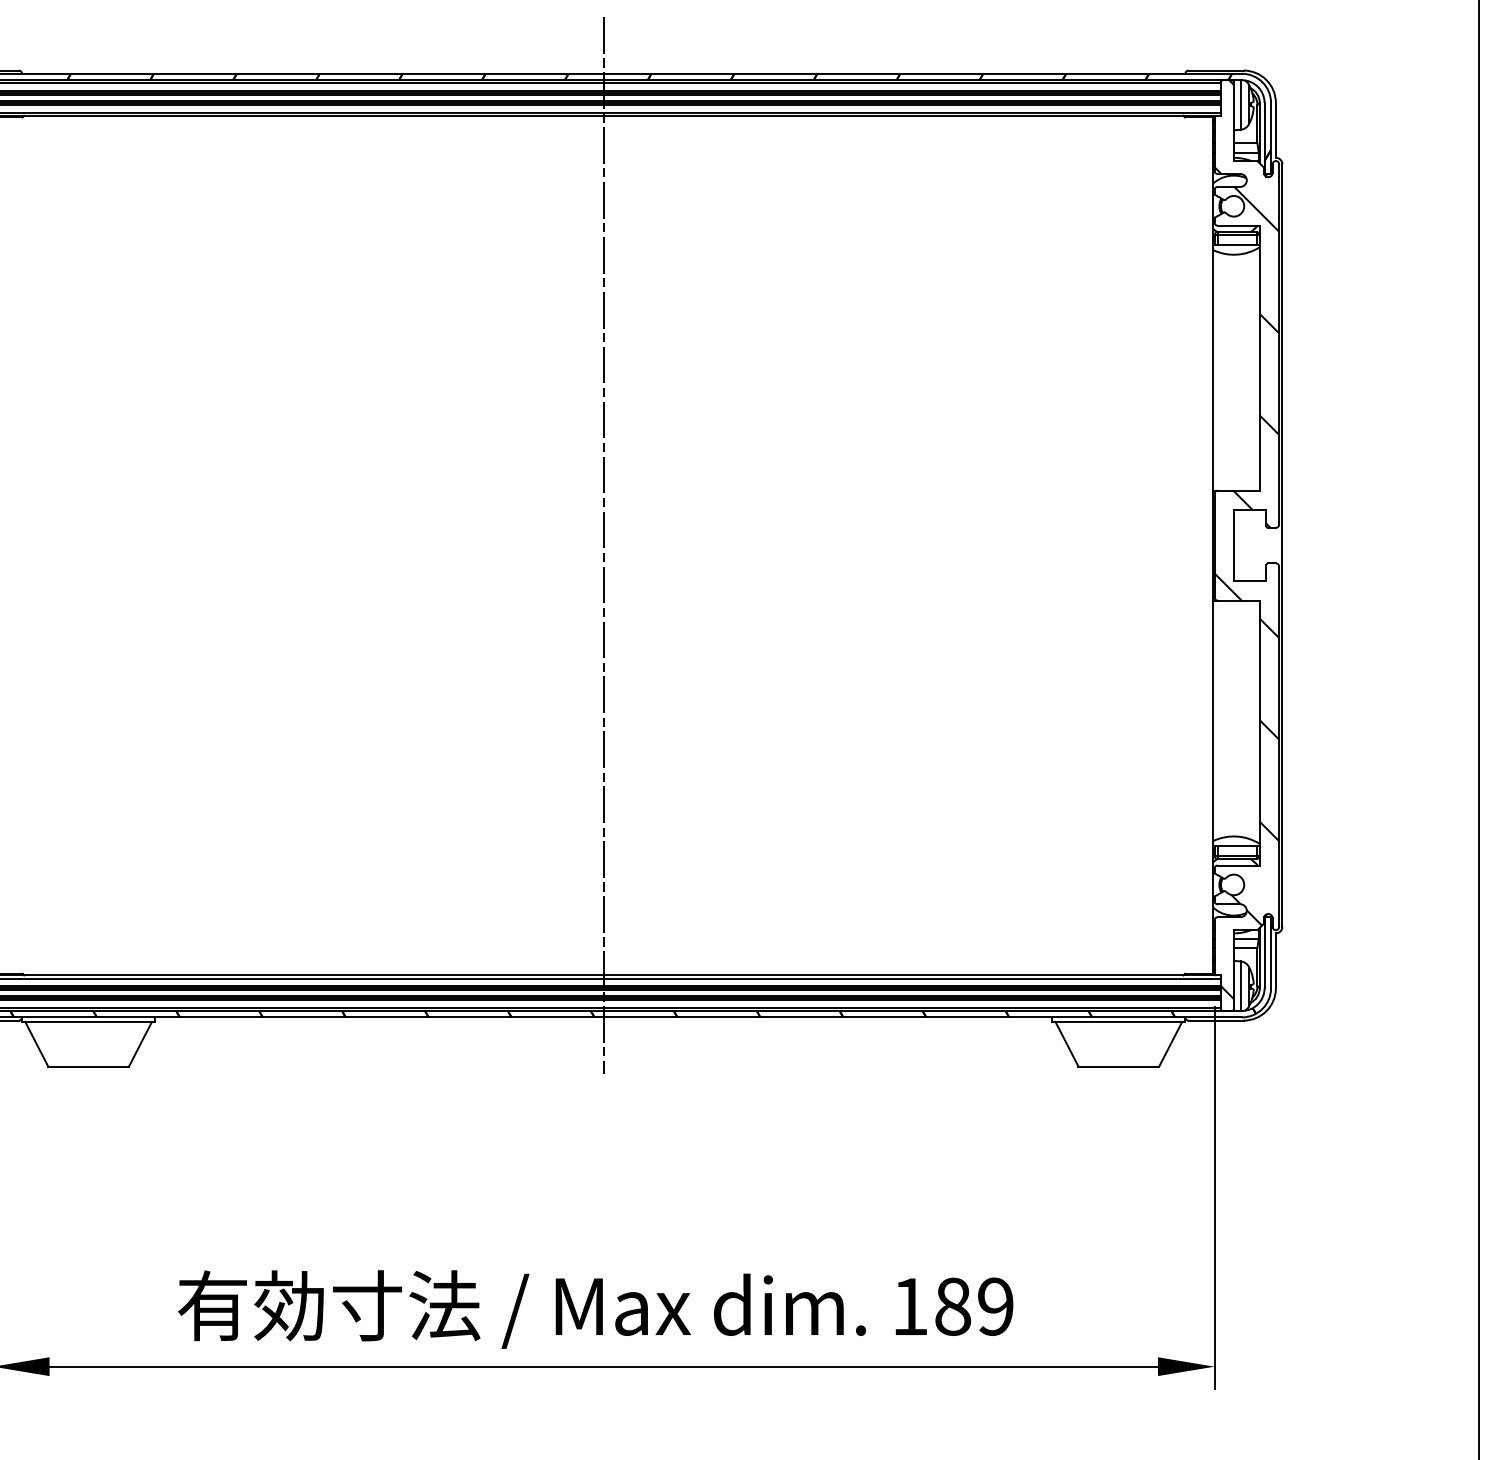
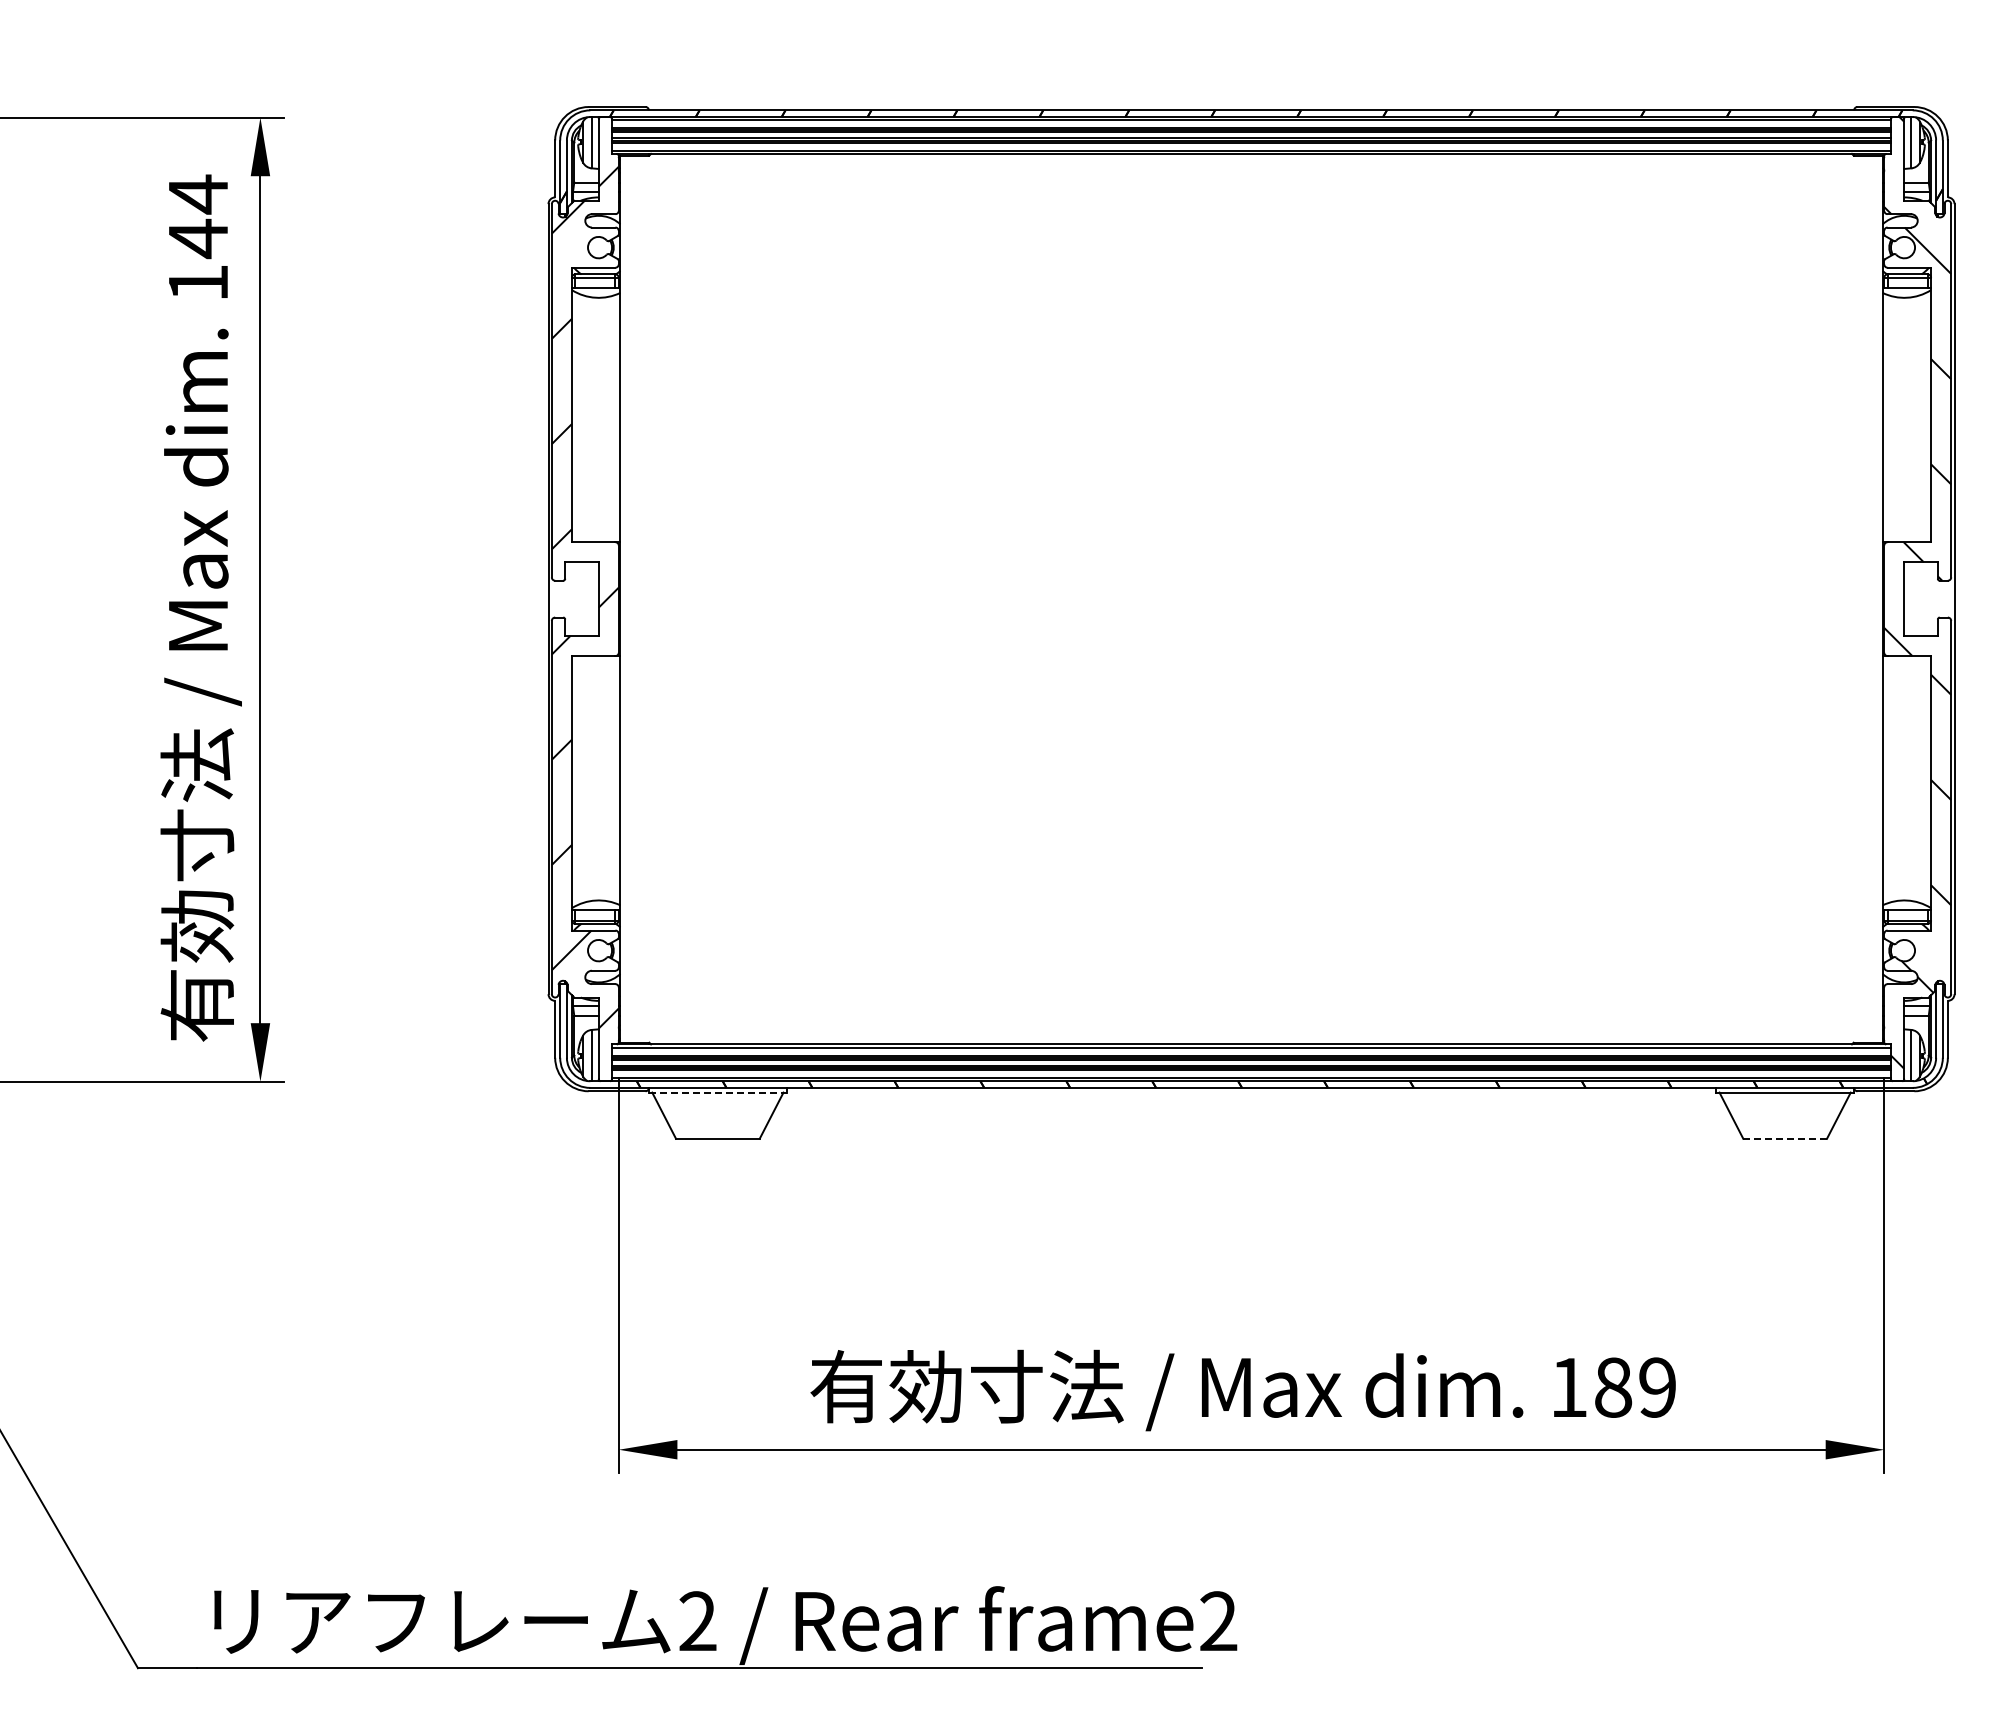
line: (603, 544) -> (1251, 598), removed
line: (88, 1021) -> (717, 1092), solid -> dashed
line: (1119, 1066) -> (1785, 1138), solid -> dashed

